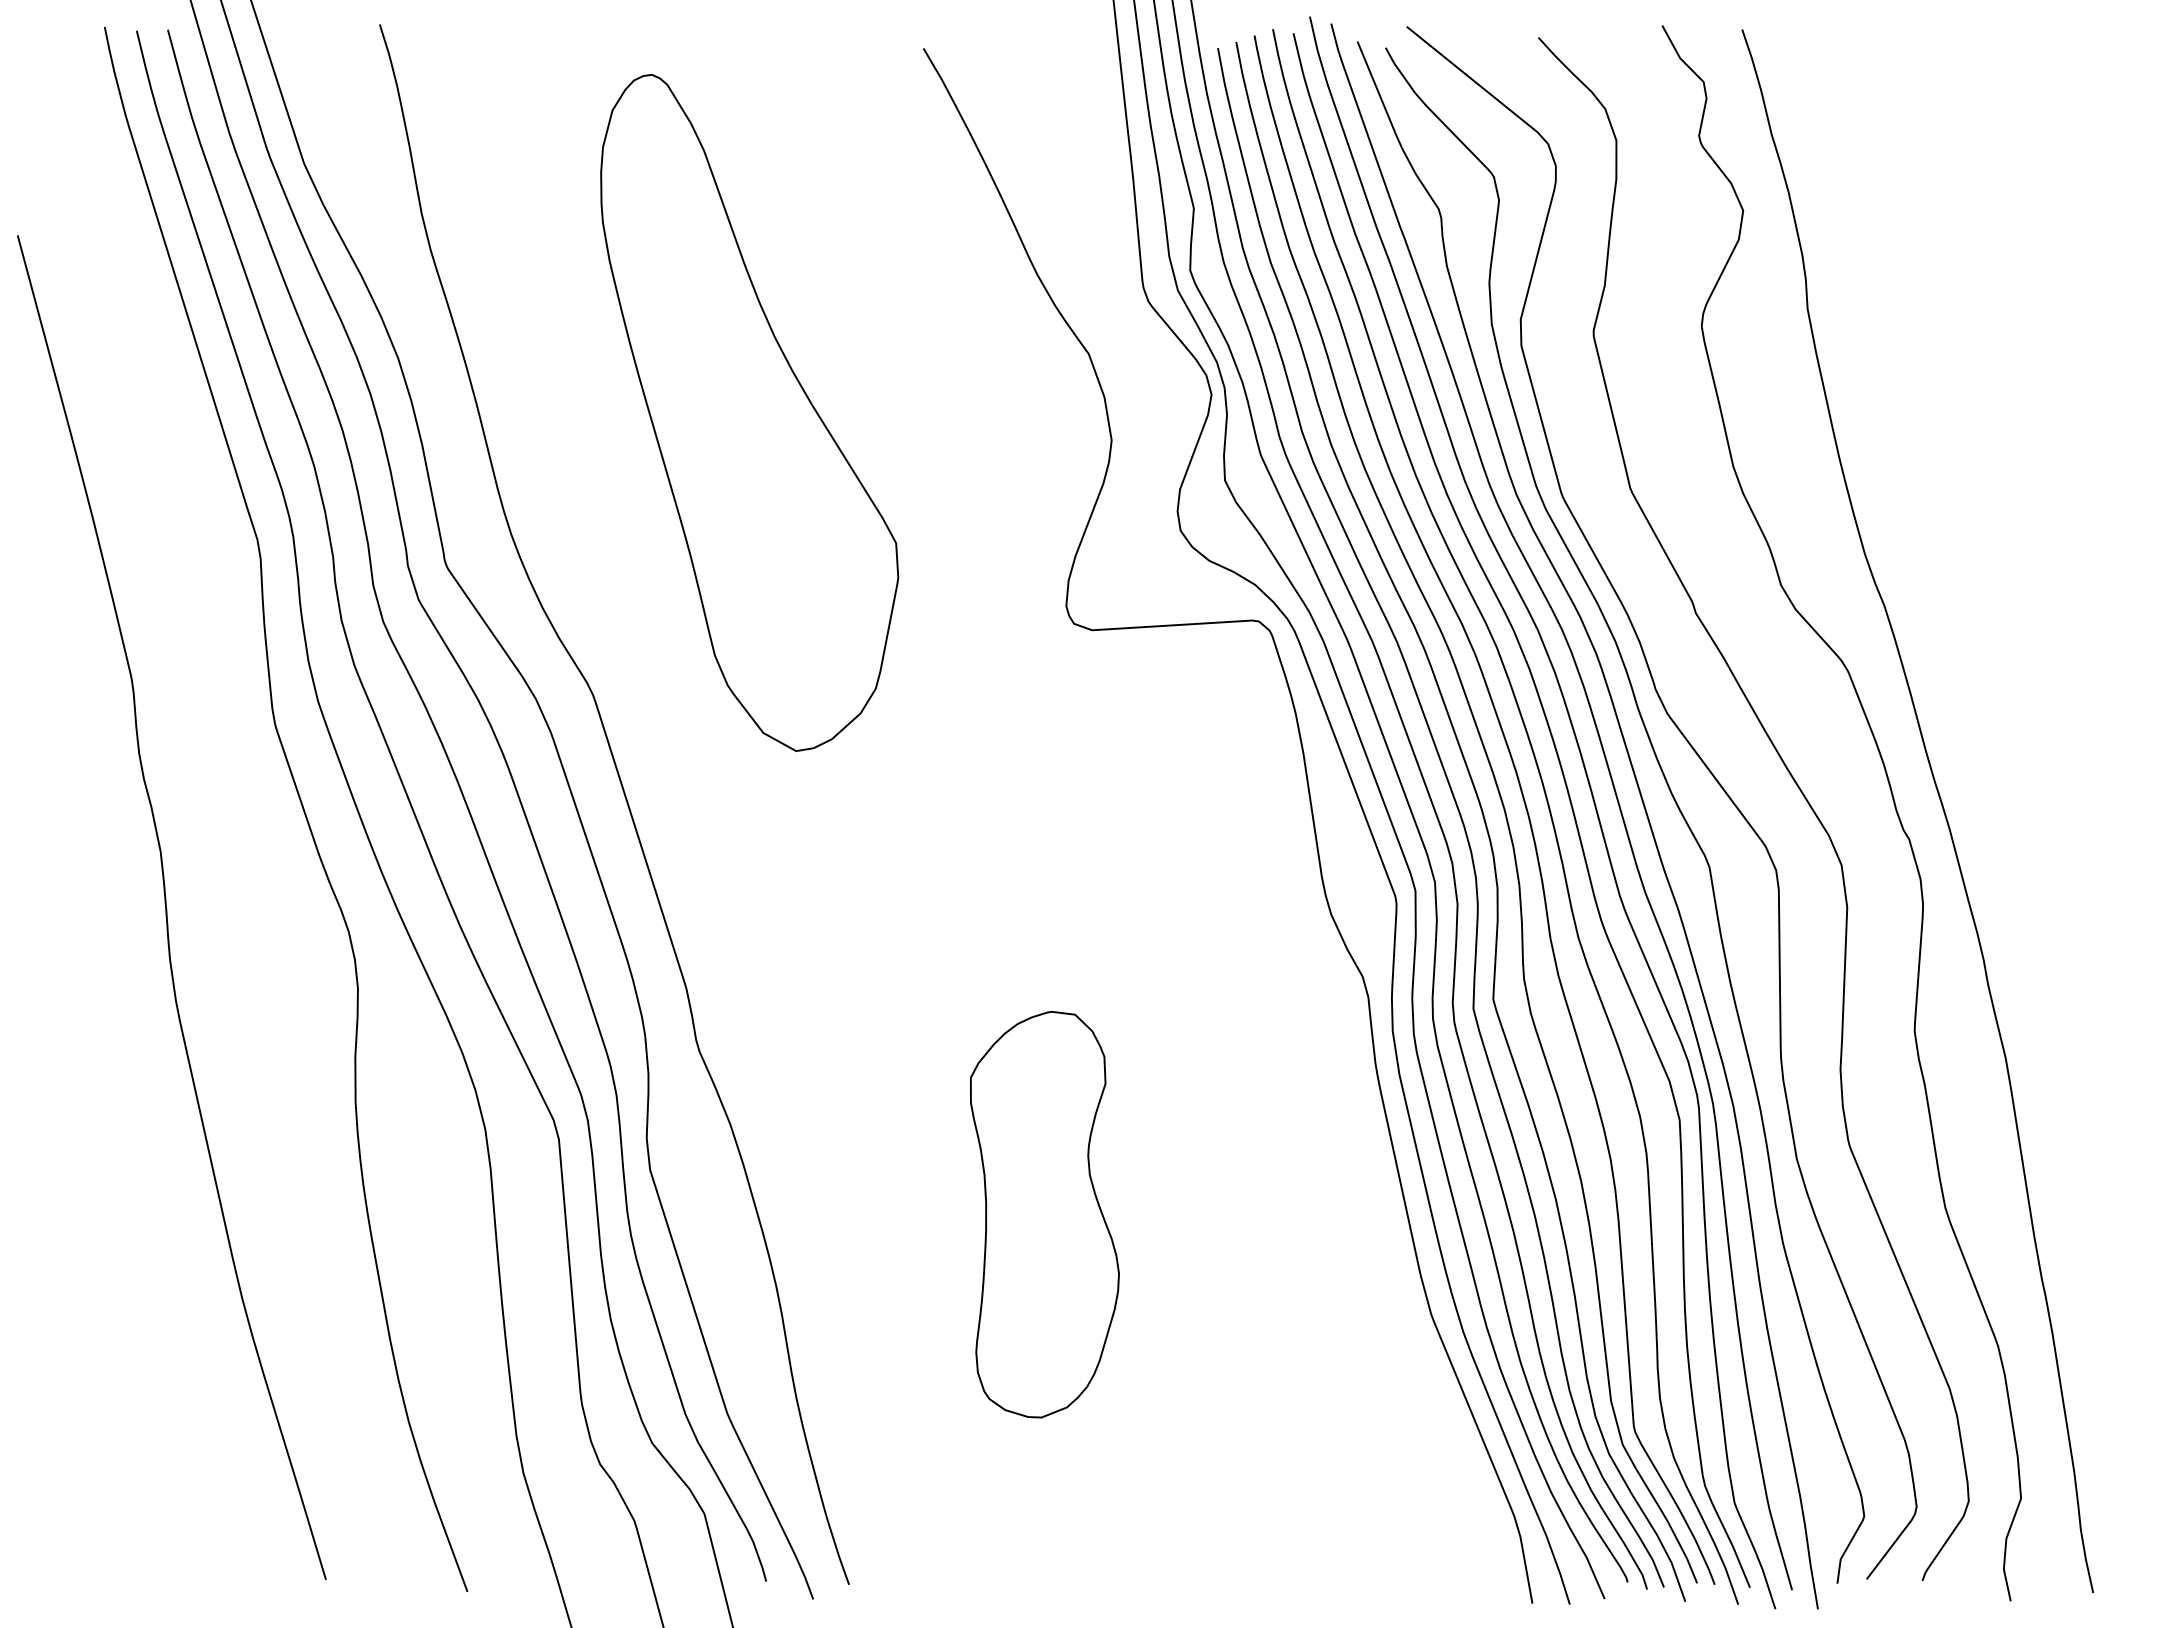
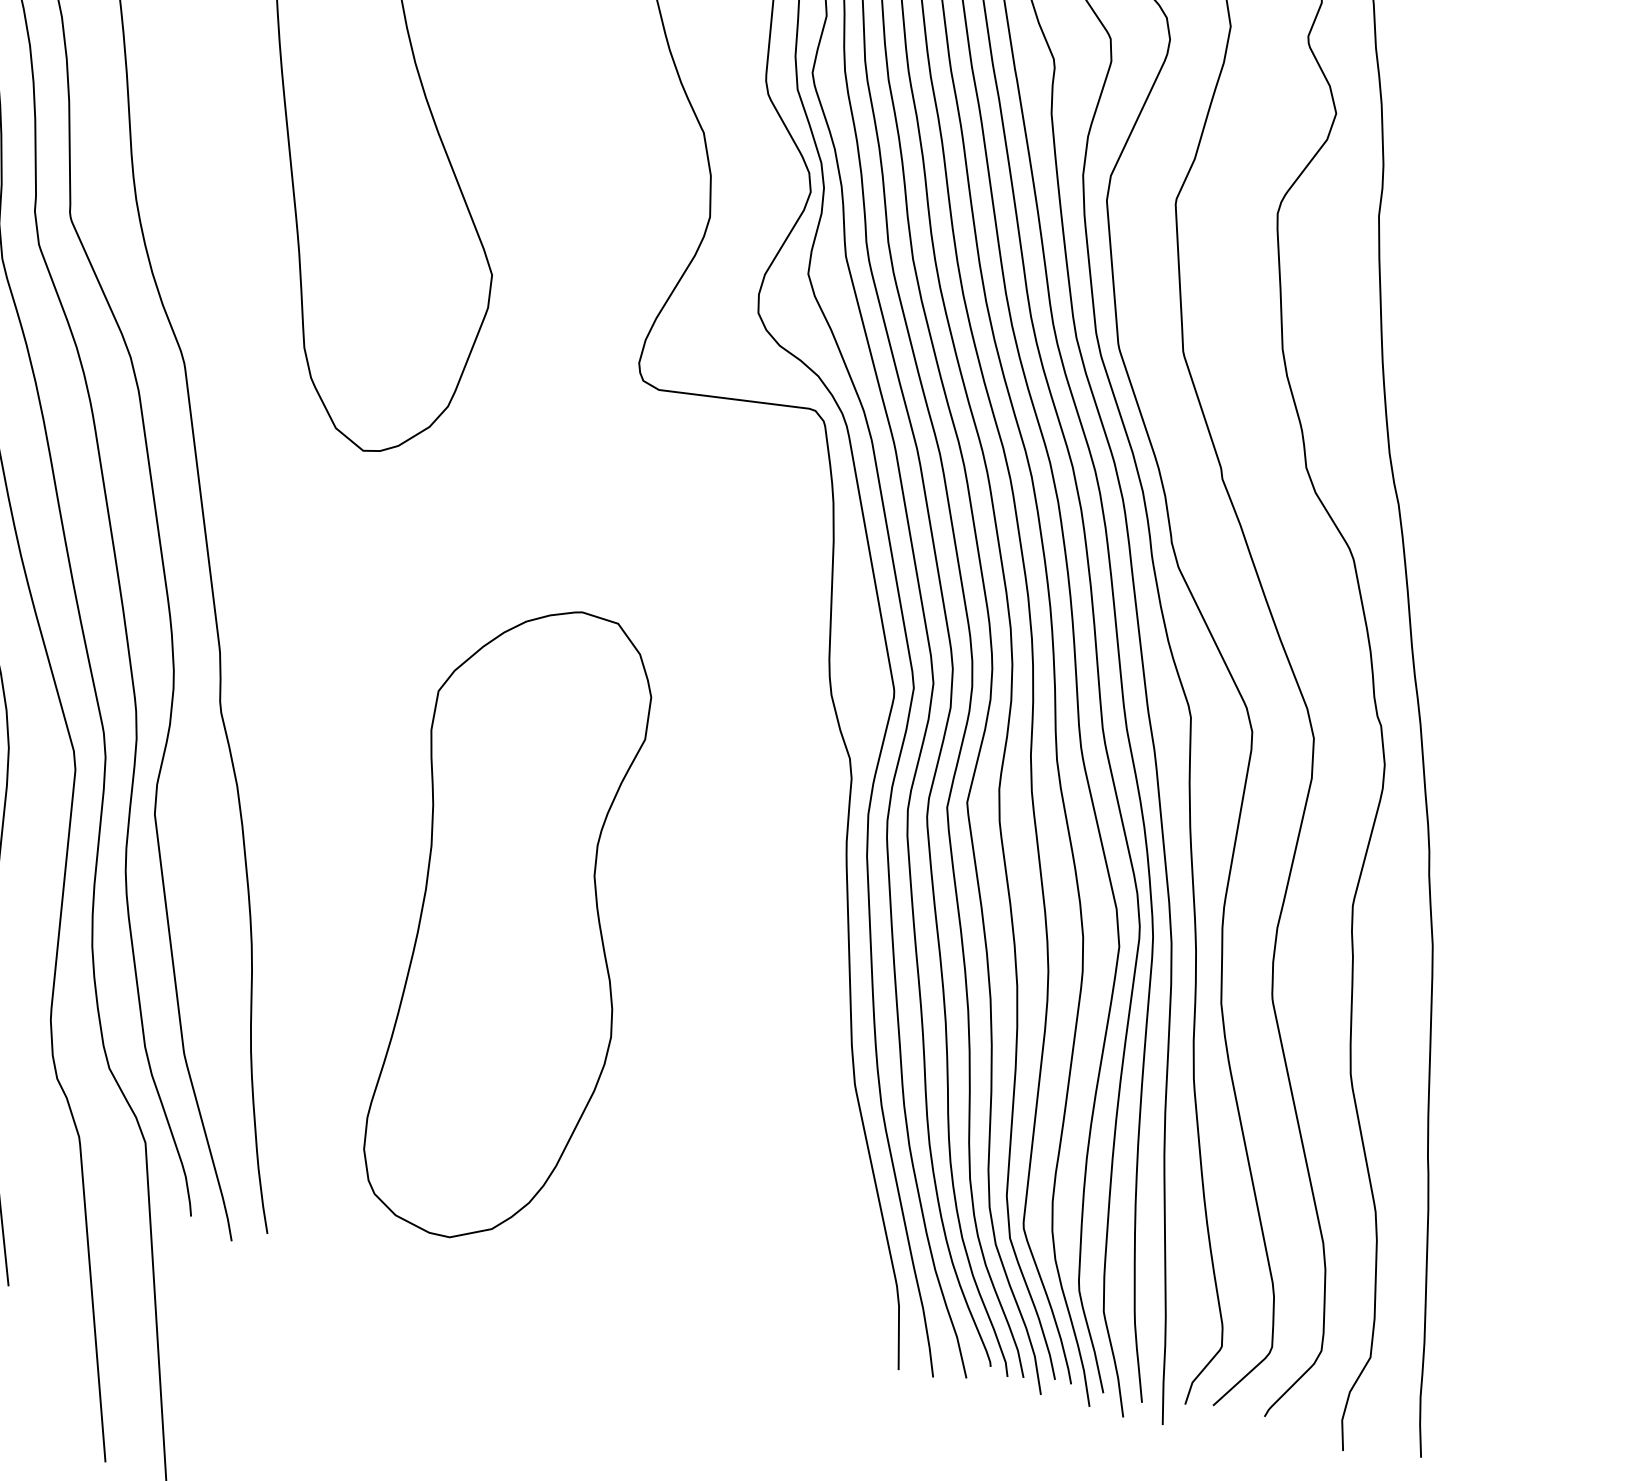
part: (1044, 1214) -> (513, 924), size x1.67

